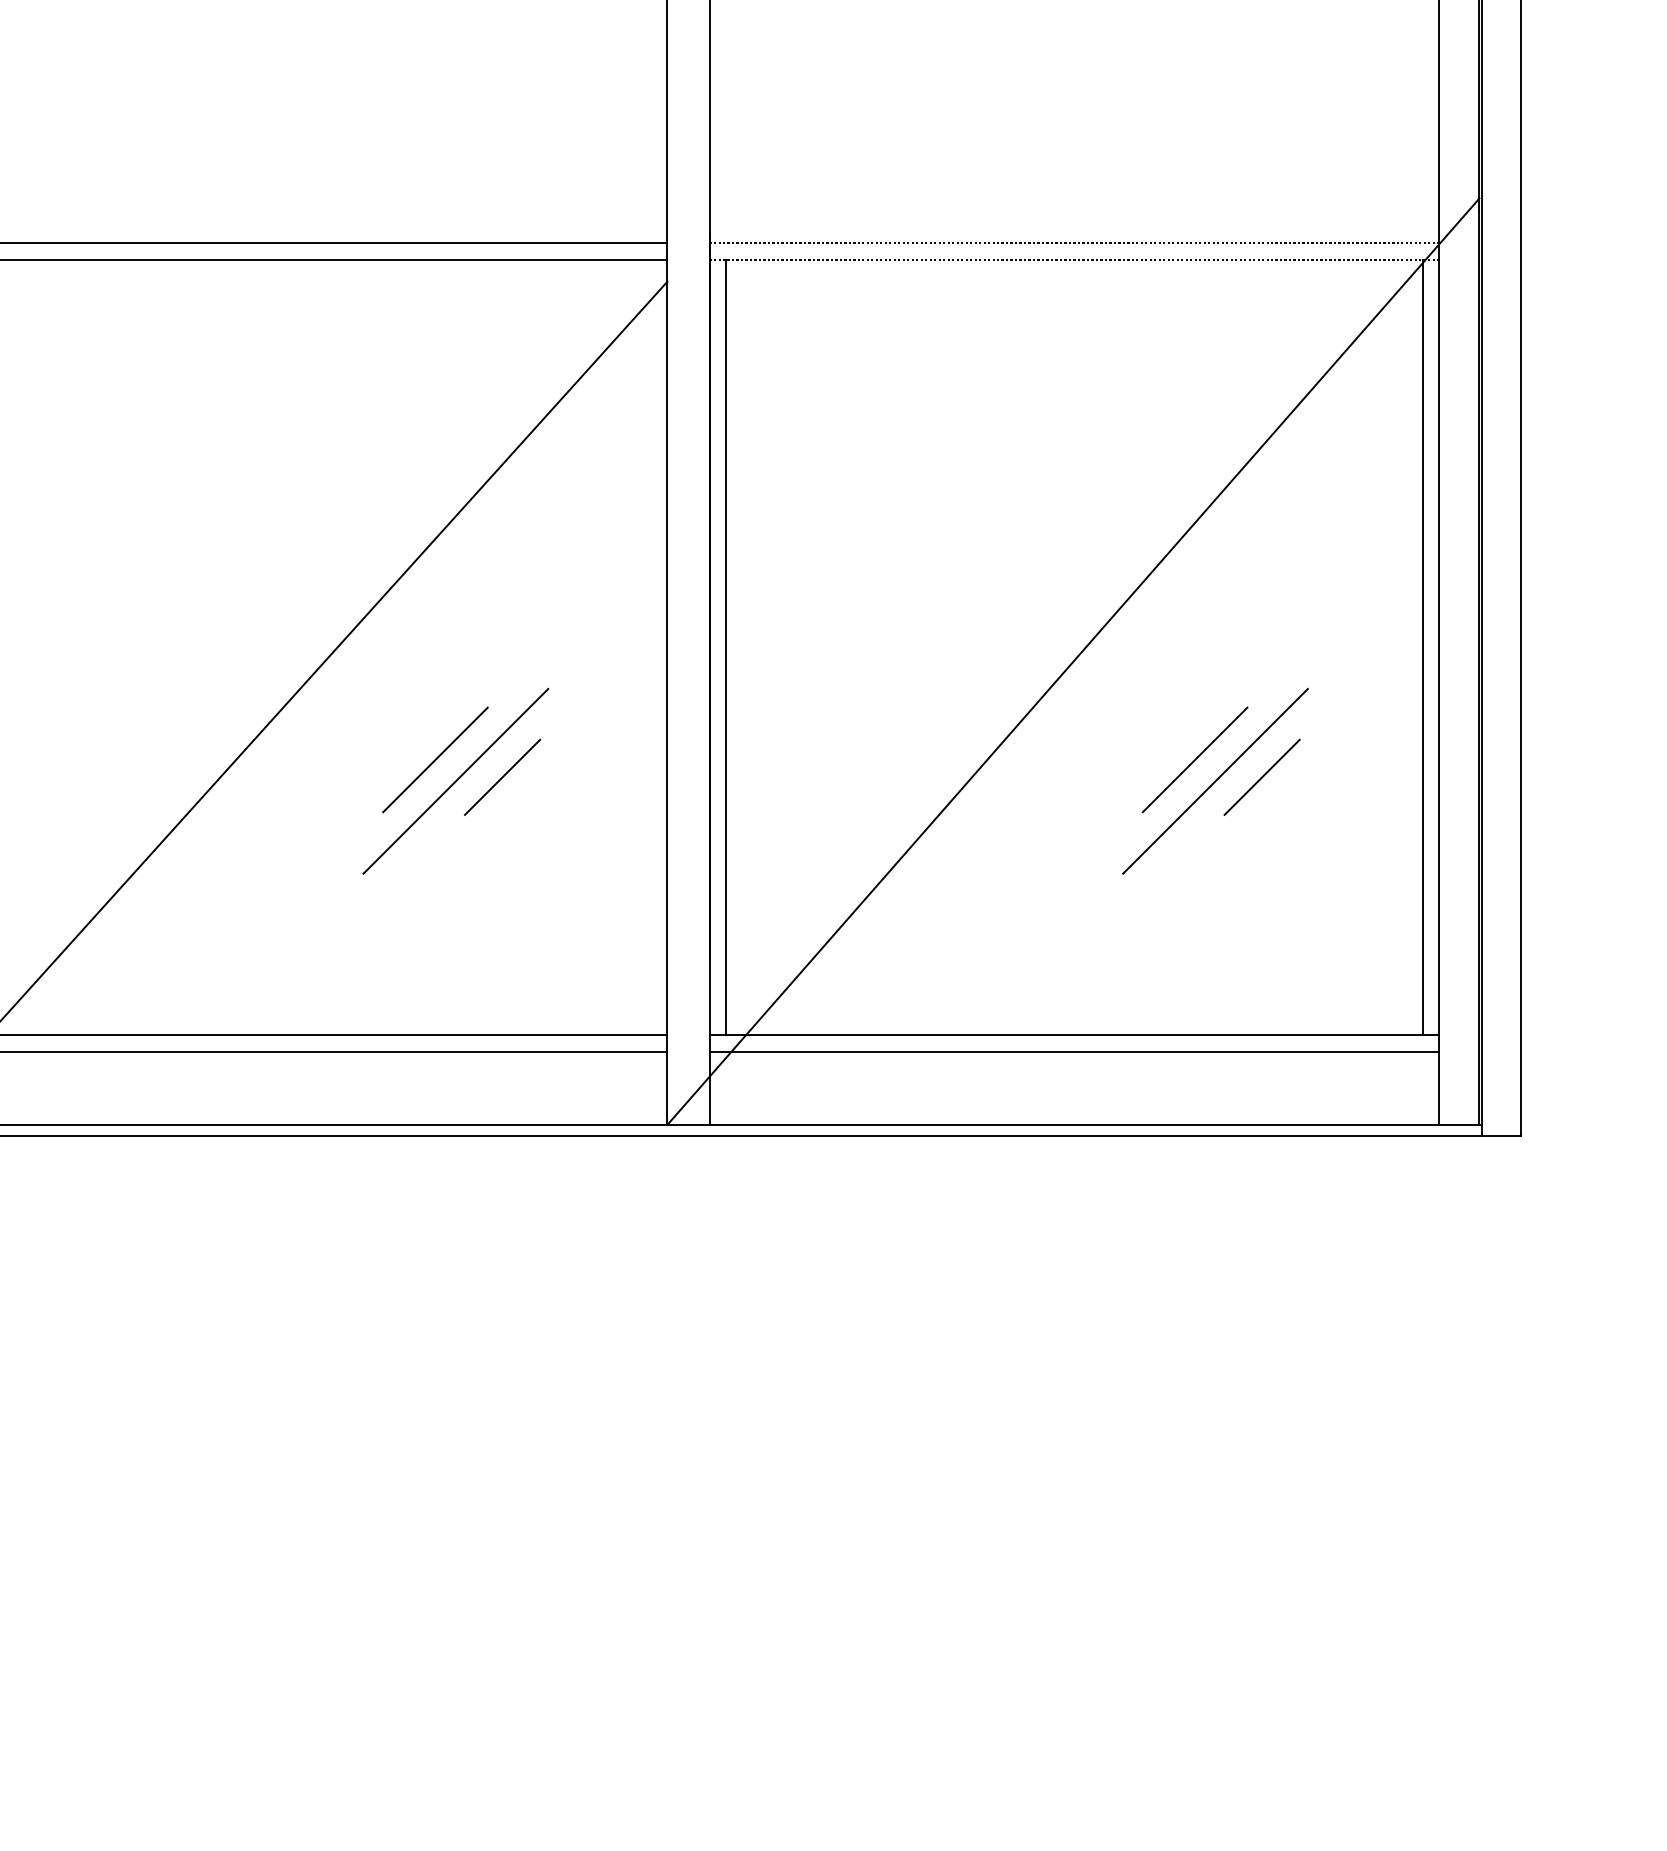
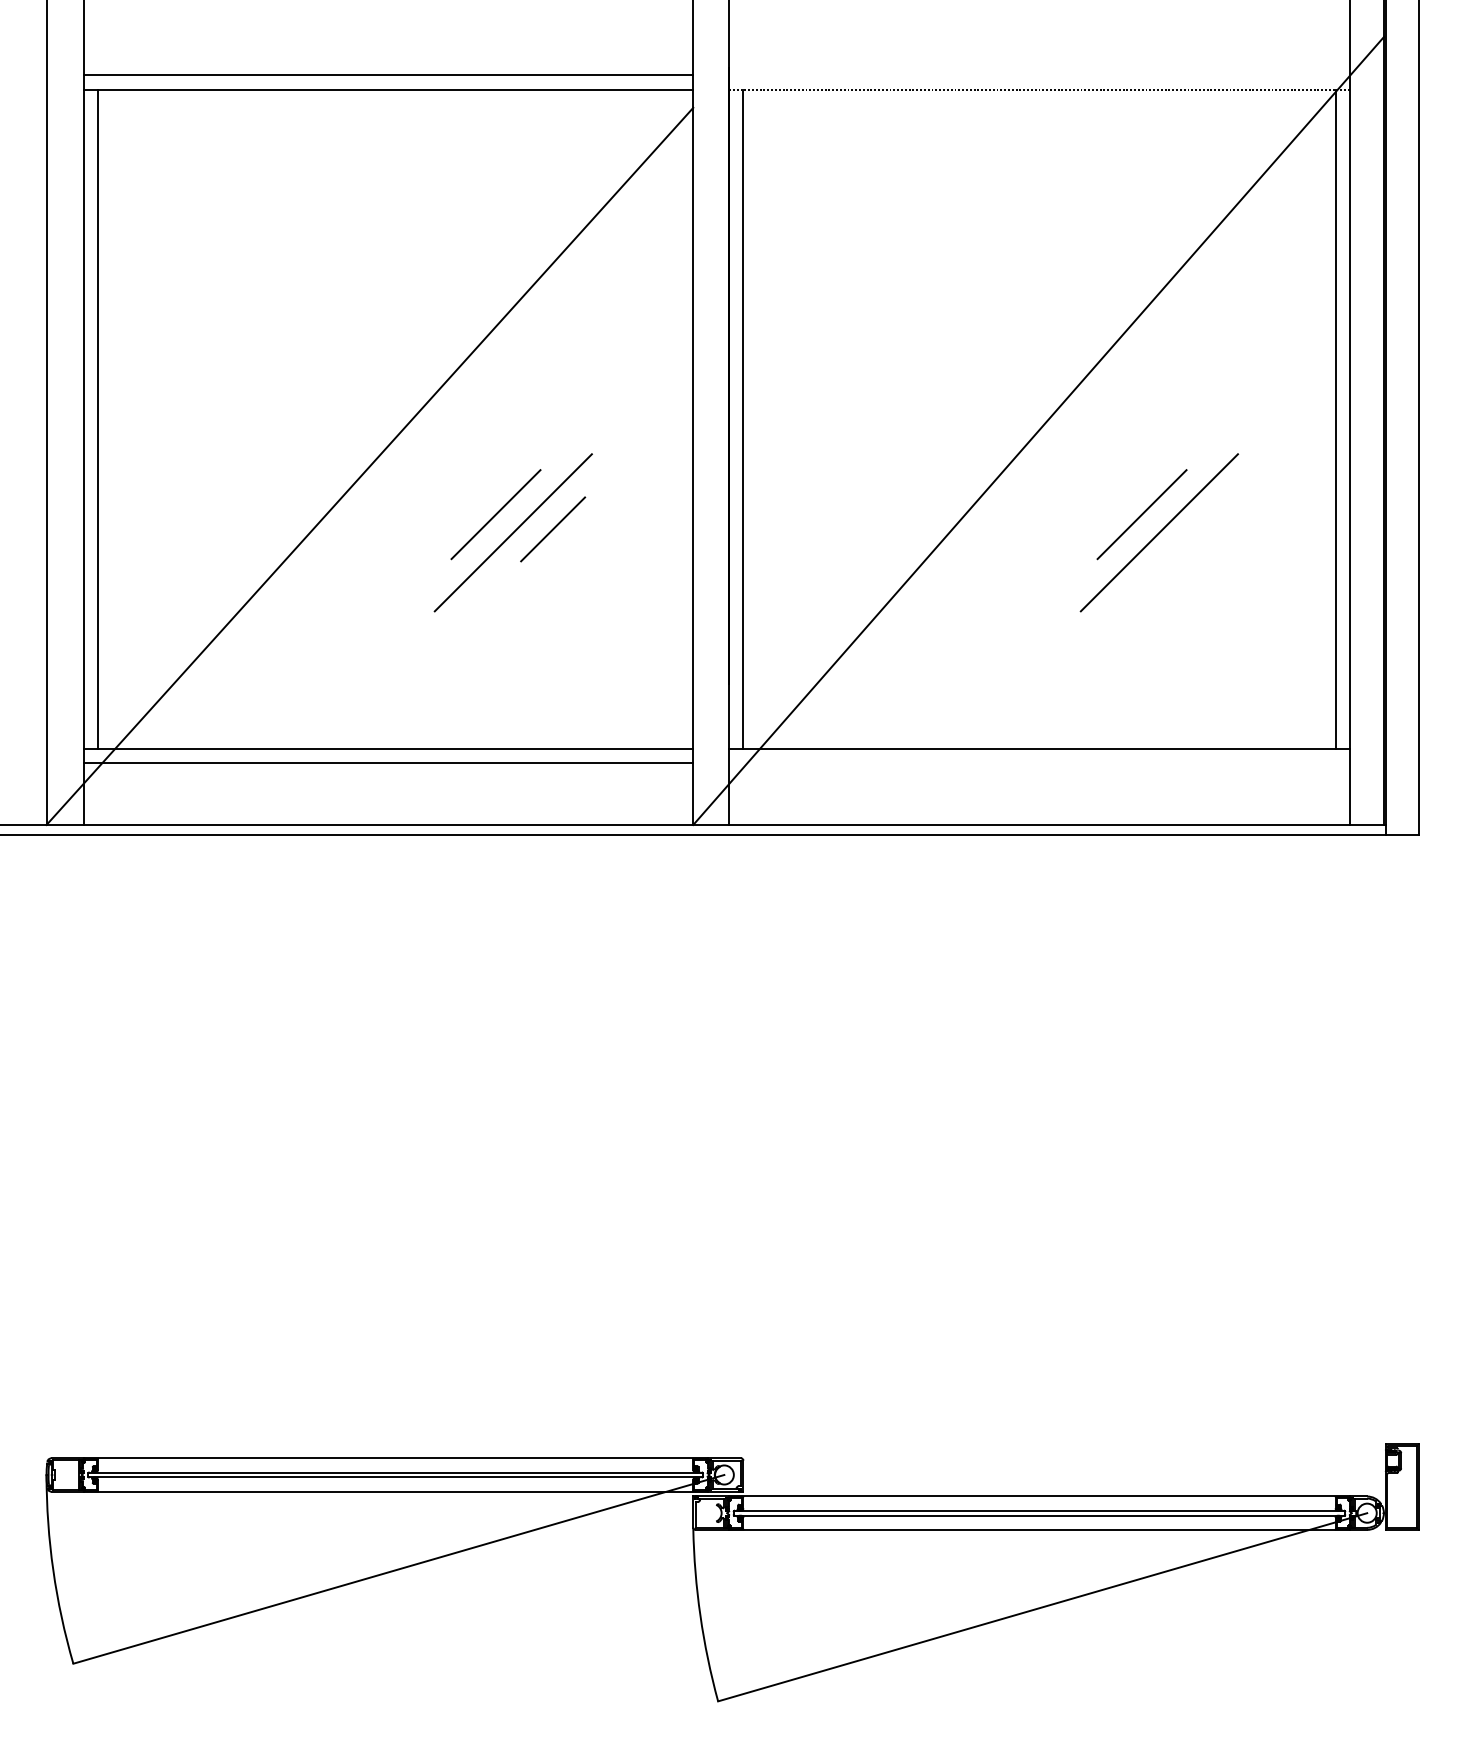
line: (1074, 243) -> (1039, 75), removed
line: (1262, 777) -> (1199, 529), removed
line: (1074, 1051) -> (1039, 762), removed

